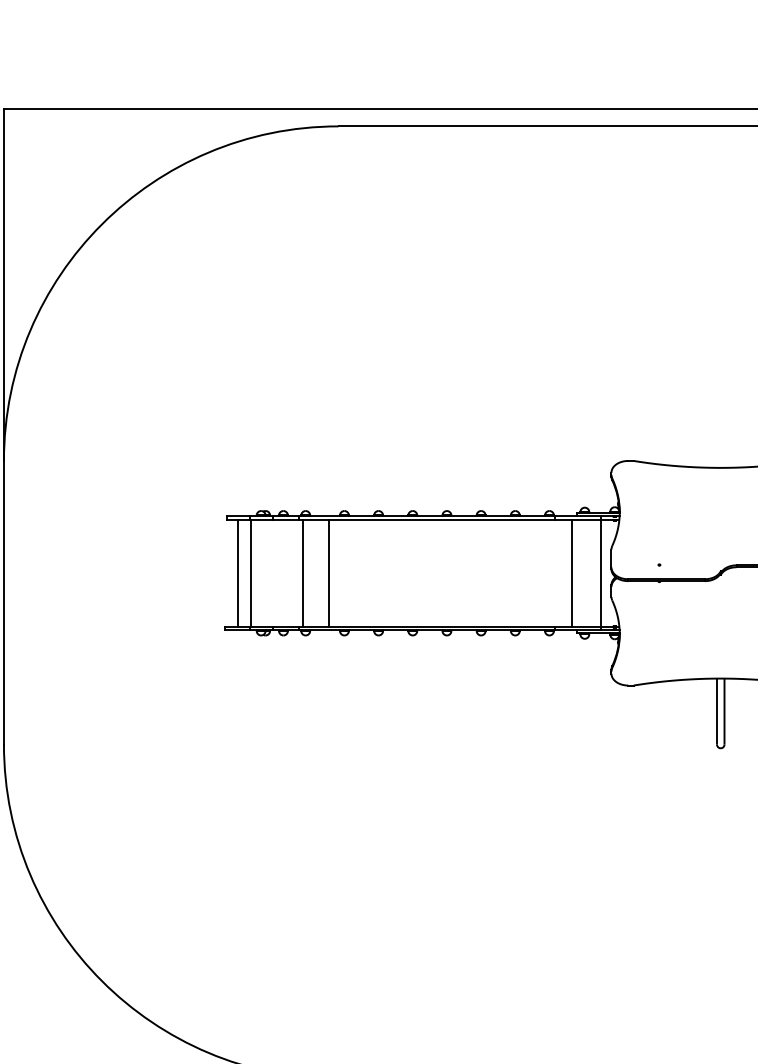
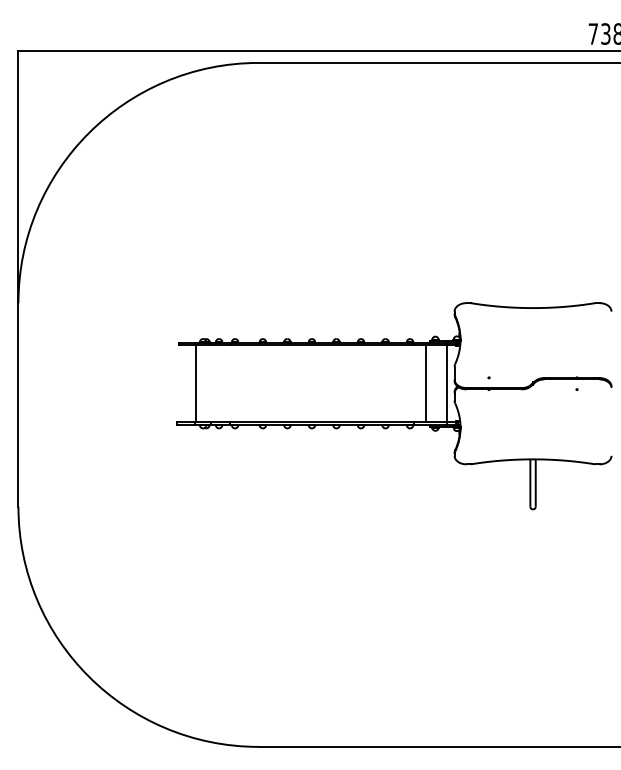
line: (238, 572) -> (186, 383), removed
line: (303, 572) -> (233, 383), removed
line: (328, 572) -> (251, 383), removed

